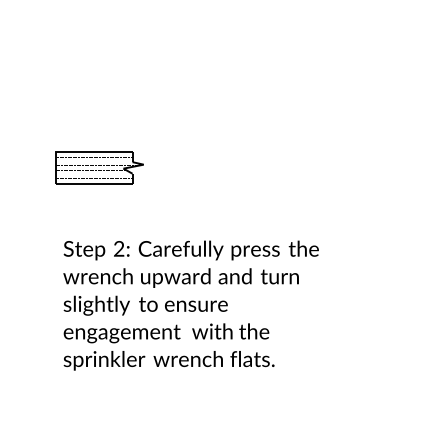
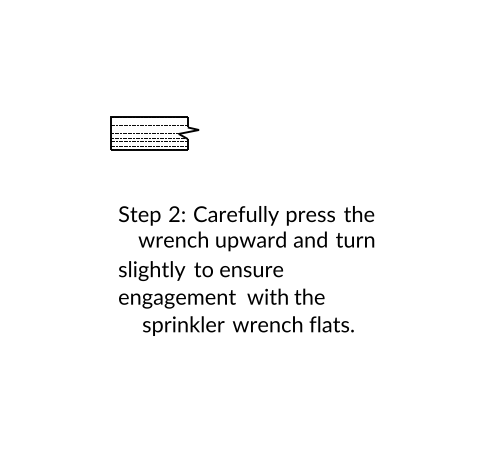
text: (181, 278) -> (256, 241), moved
text: (169, 360) -> (248, 325), moved

